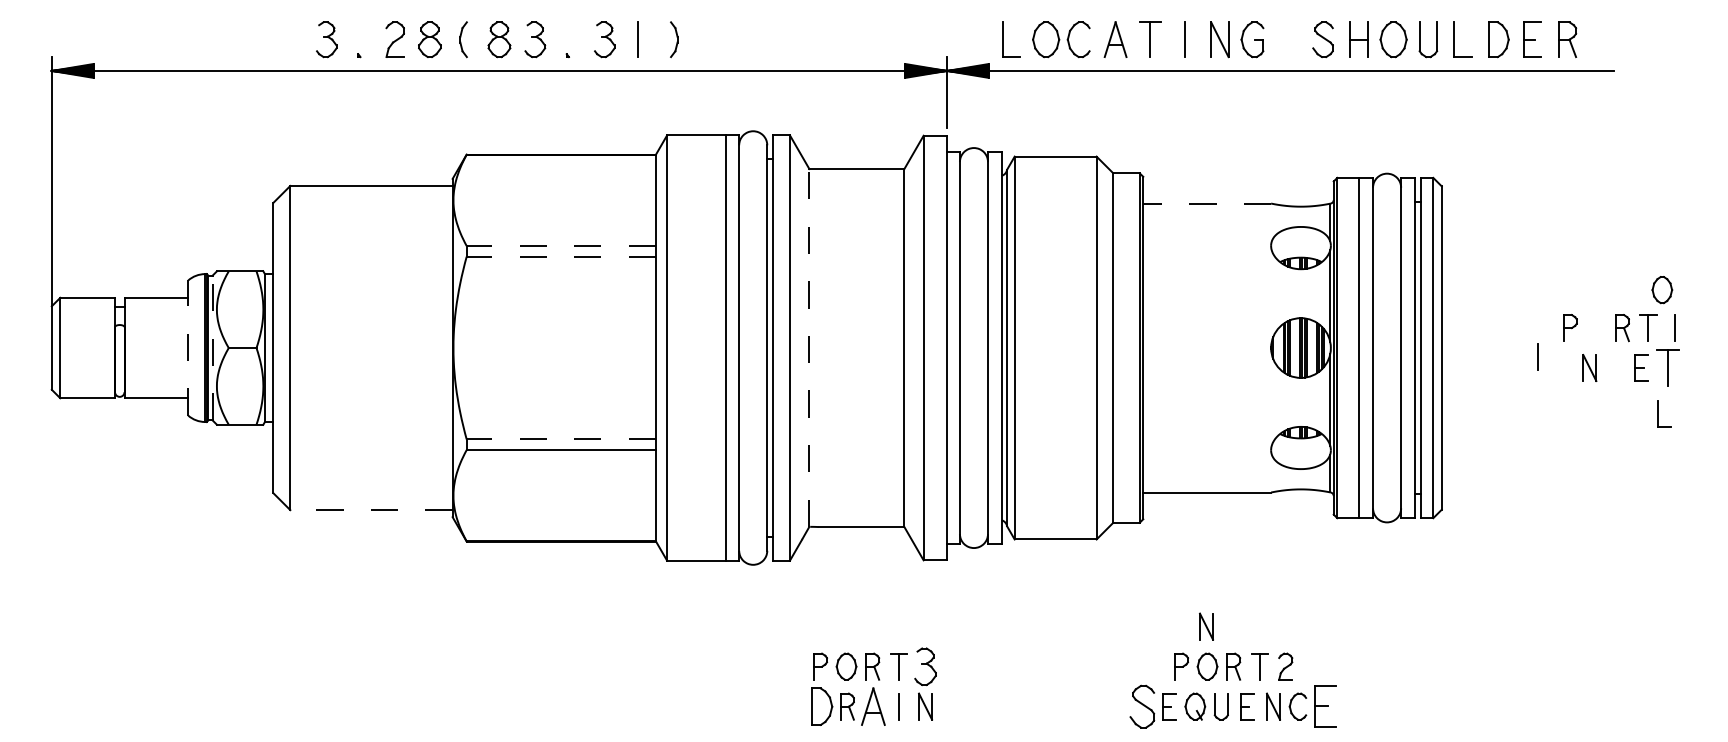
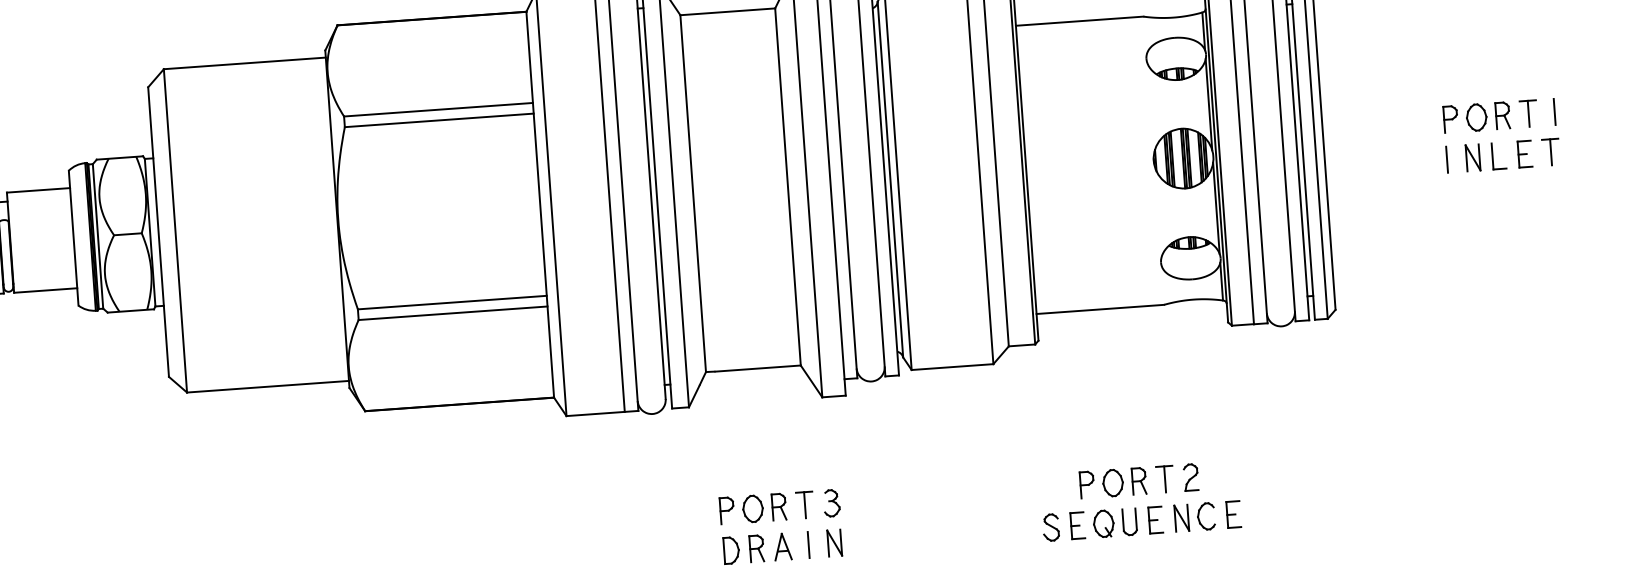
line: (1207, 203) -> (1079, 21), dashed -> solid
line: (561, 246) -> (438, 110), dashed -> solid
line: (561, 256) -> (439, 120), dashed -> solid
part: (1662, 290) -> (1476, 117), moved
line: (212, 347) -> (97, 235), dashed -> solid
line: (809, 347) -> (693, 193), dashed -> solid
line: (188, 348) -> (73, 238), dashed -> solid
line: (1537, 356) -> (1446, 159), moved
part: (1667, 367) -> (1550, 151), size x0.71
part: (1664, 413) -> (1498, 155), moved
line: (561, 439) -> (452, 302), dashed -> solid
line: (370, 510) -> (267, 387), dashed -> solid
part: (1206, 626) -> (1109, 443), removed
part: (925, 666) -> (831, 503), size x0.71
part: (822, 706) -> (731, 550), size x0.71
part: (873, 706) -> (782, 546), size x0.71
part: (1142, 706) -> (1051, 527), size x0.62
part: (1325, 706) -> (1233, 514), size x0.62

